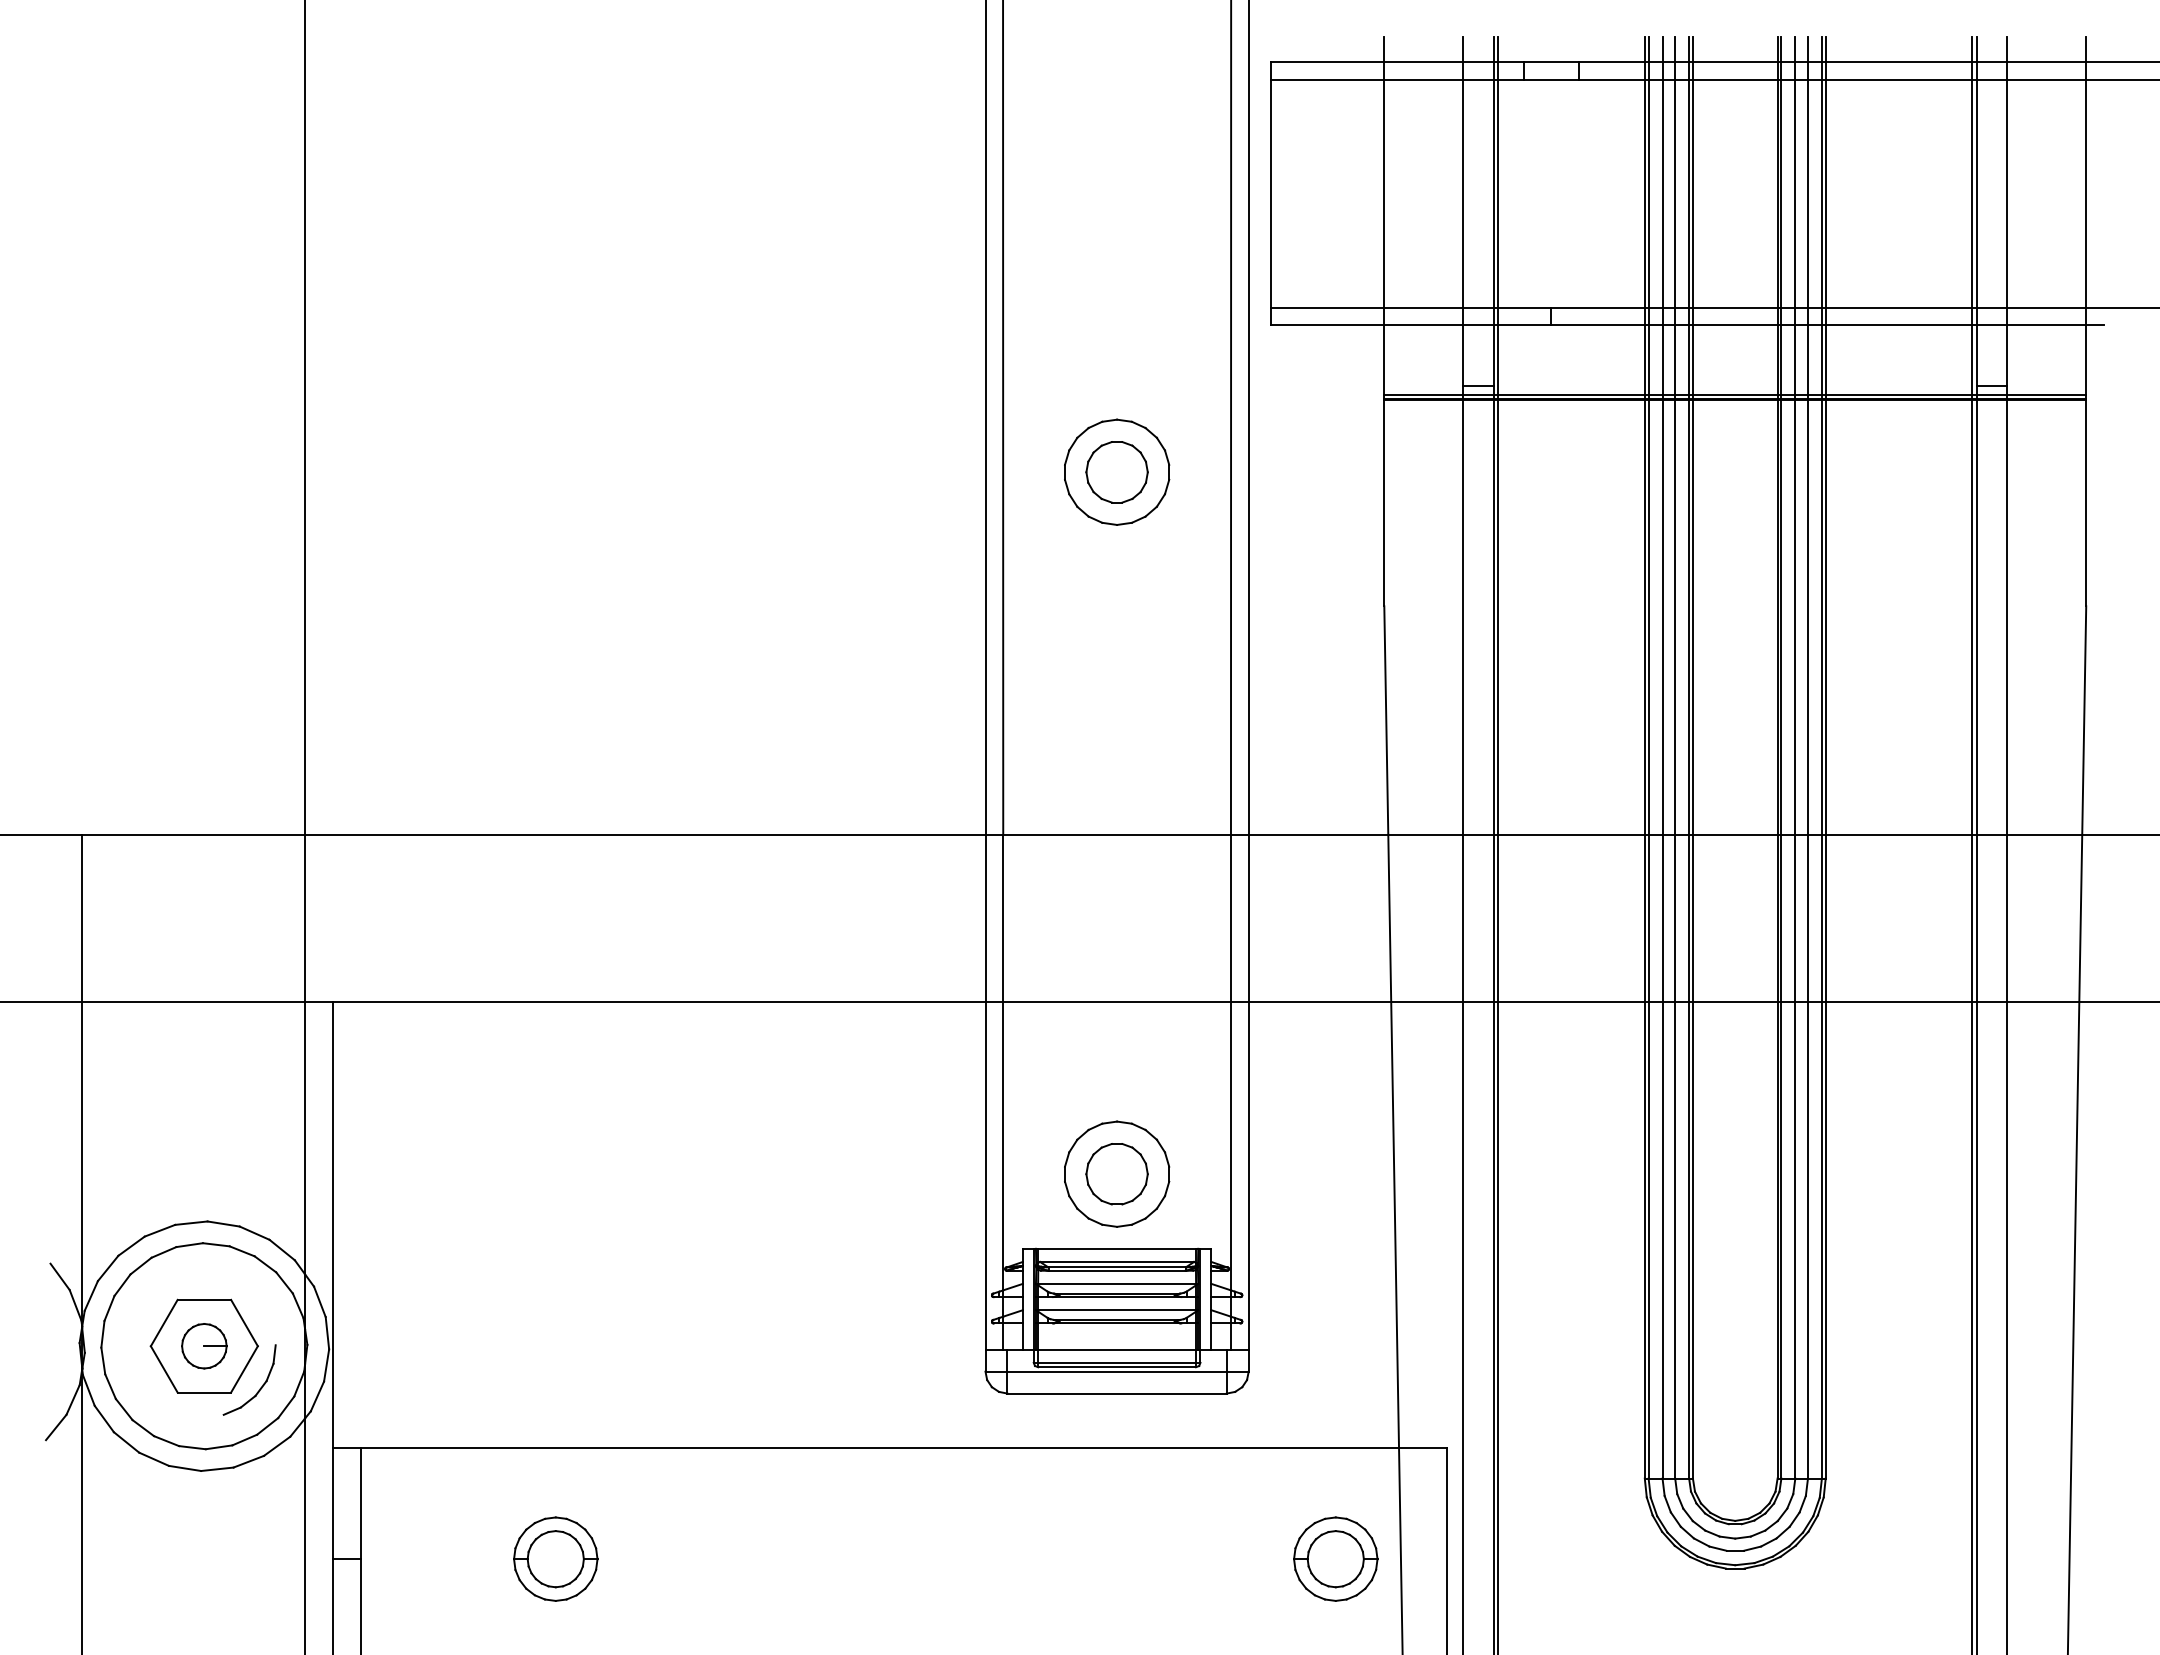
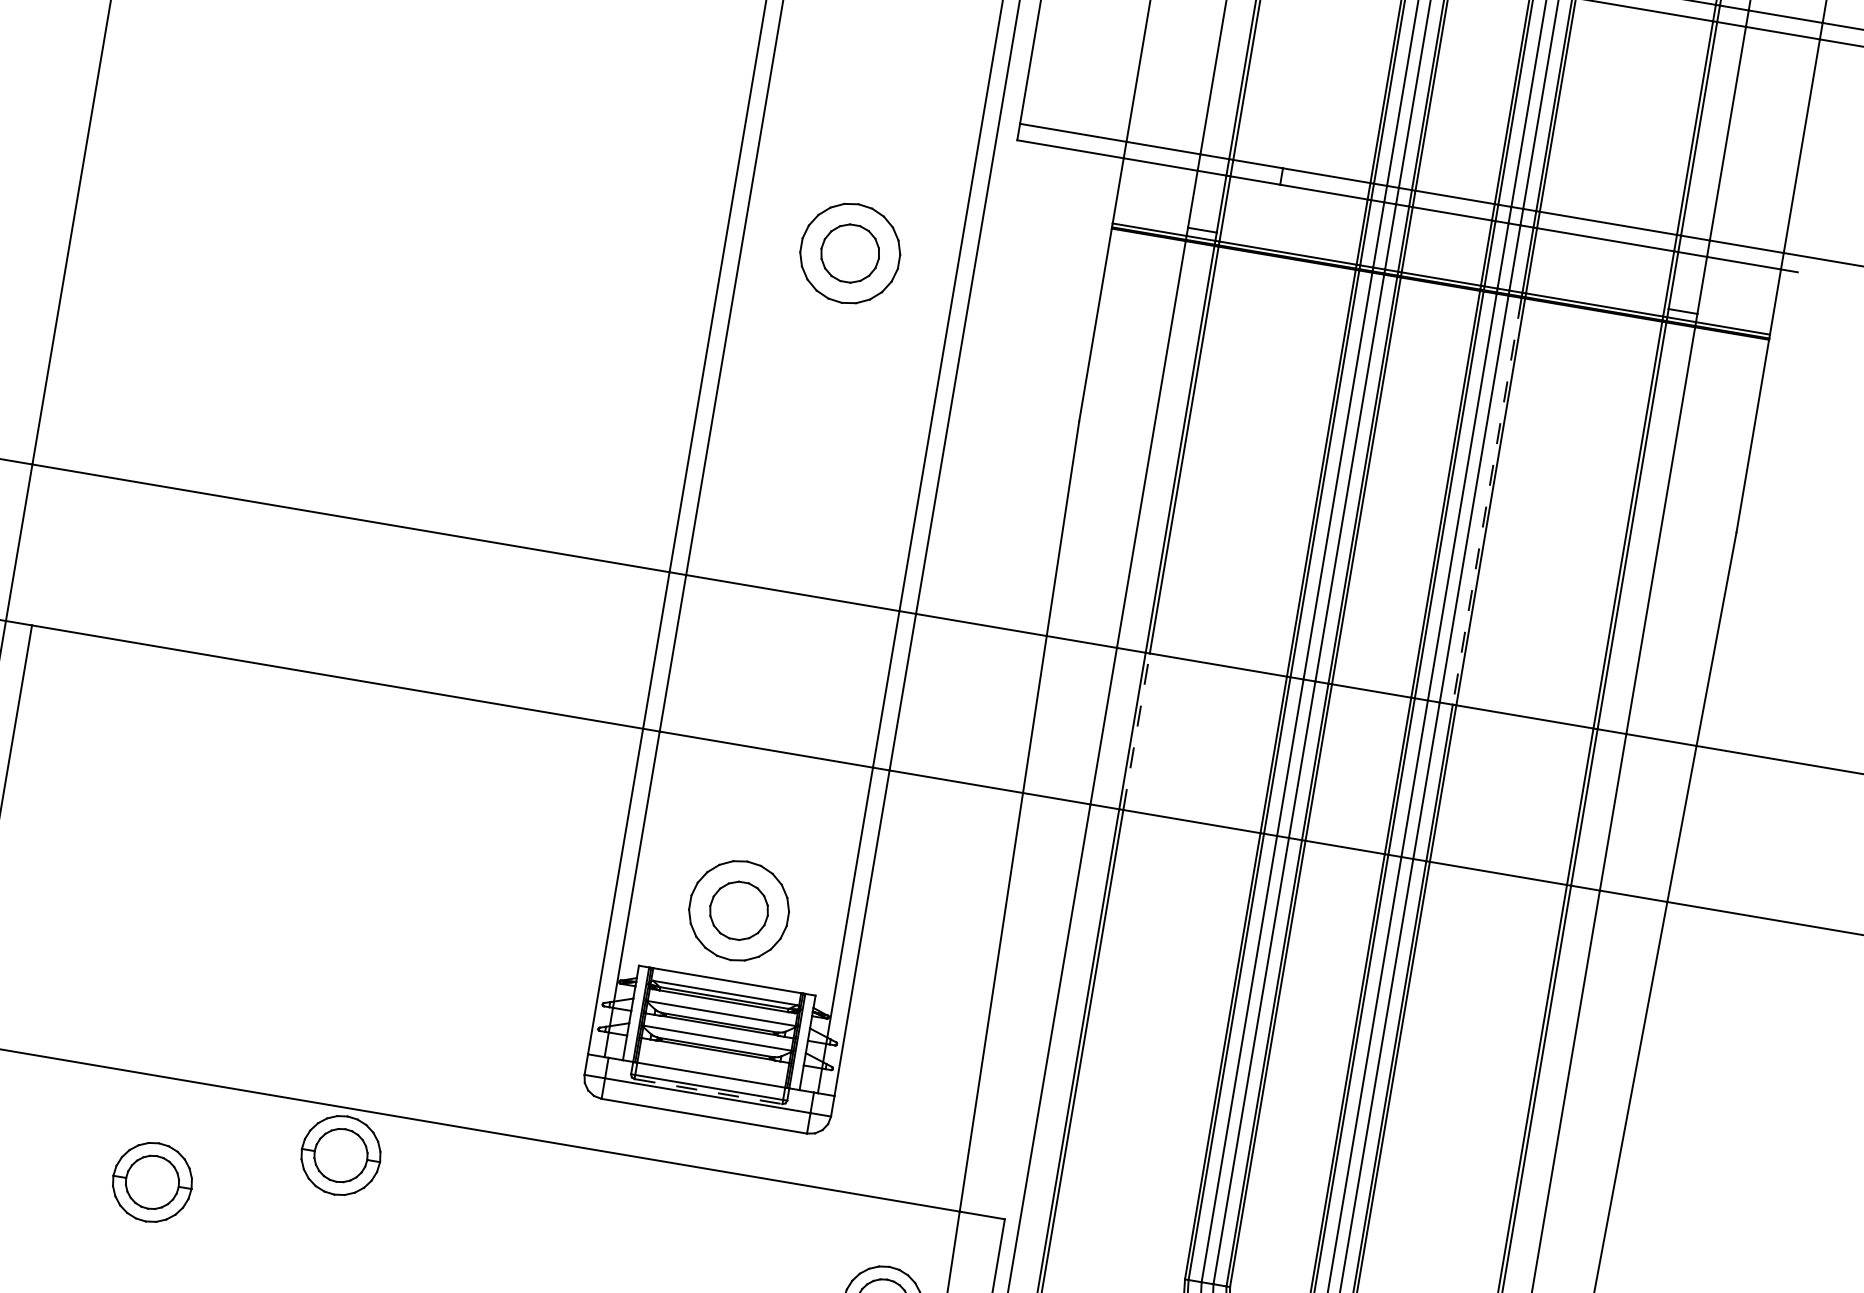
line: (1821, 618) -> (1486, 502), solid -> dashed
line: (1498, 918) -> (1136, 731), solid -> dashed
line: (1117, 1367) -> (708, 1091), solid -> dashed
part: (746, 1497) -> (340, 1154), added

